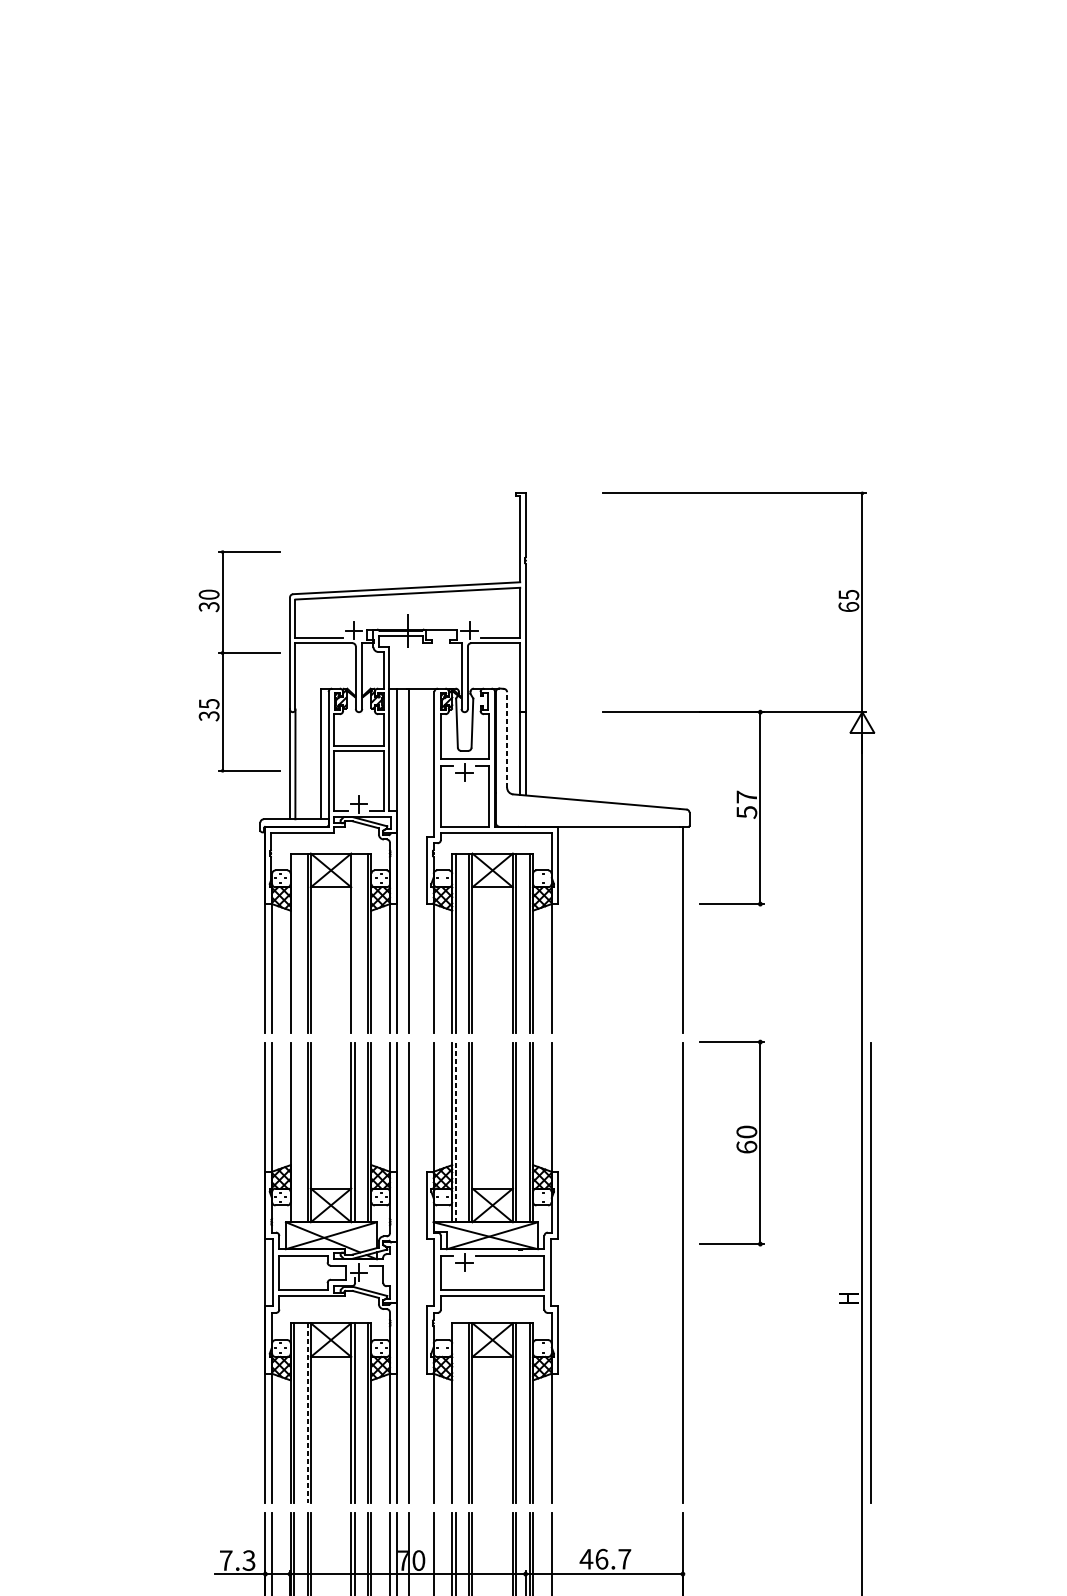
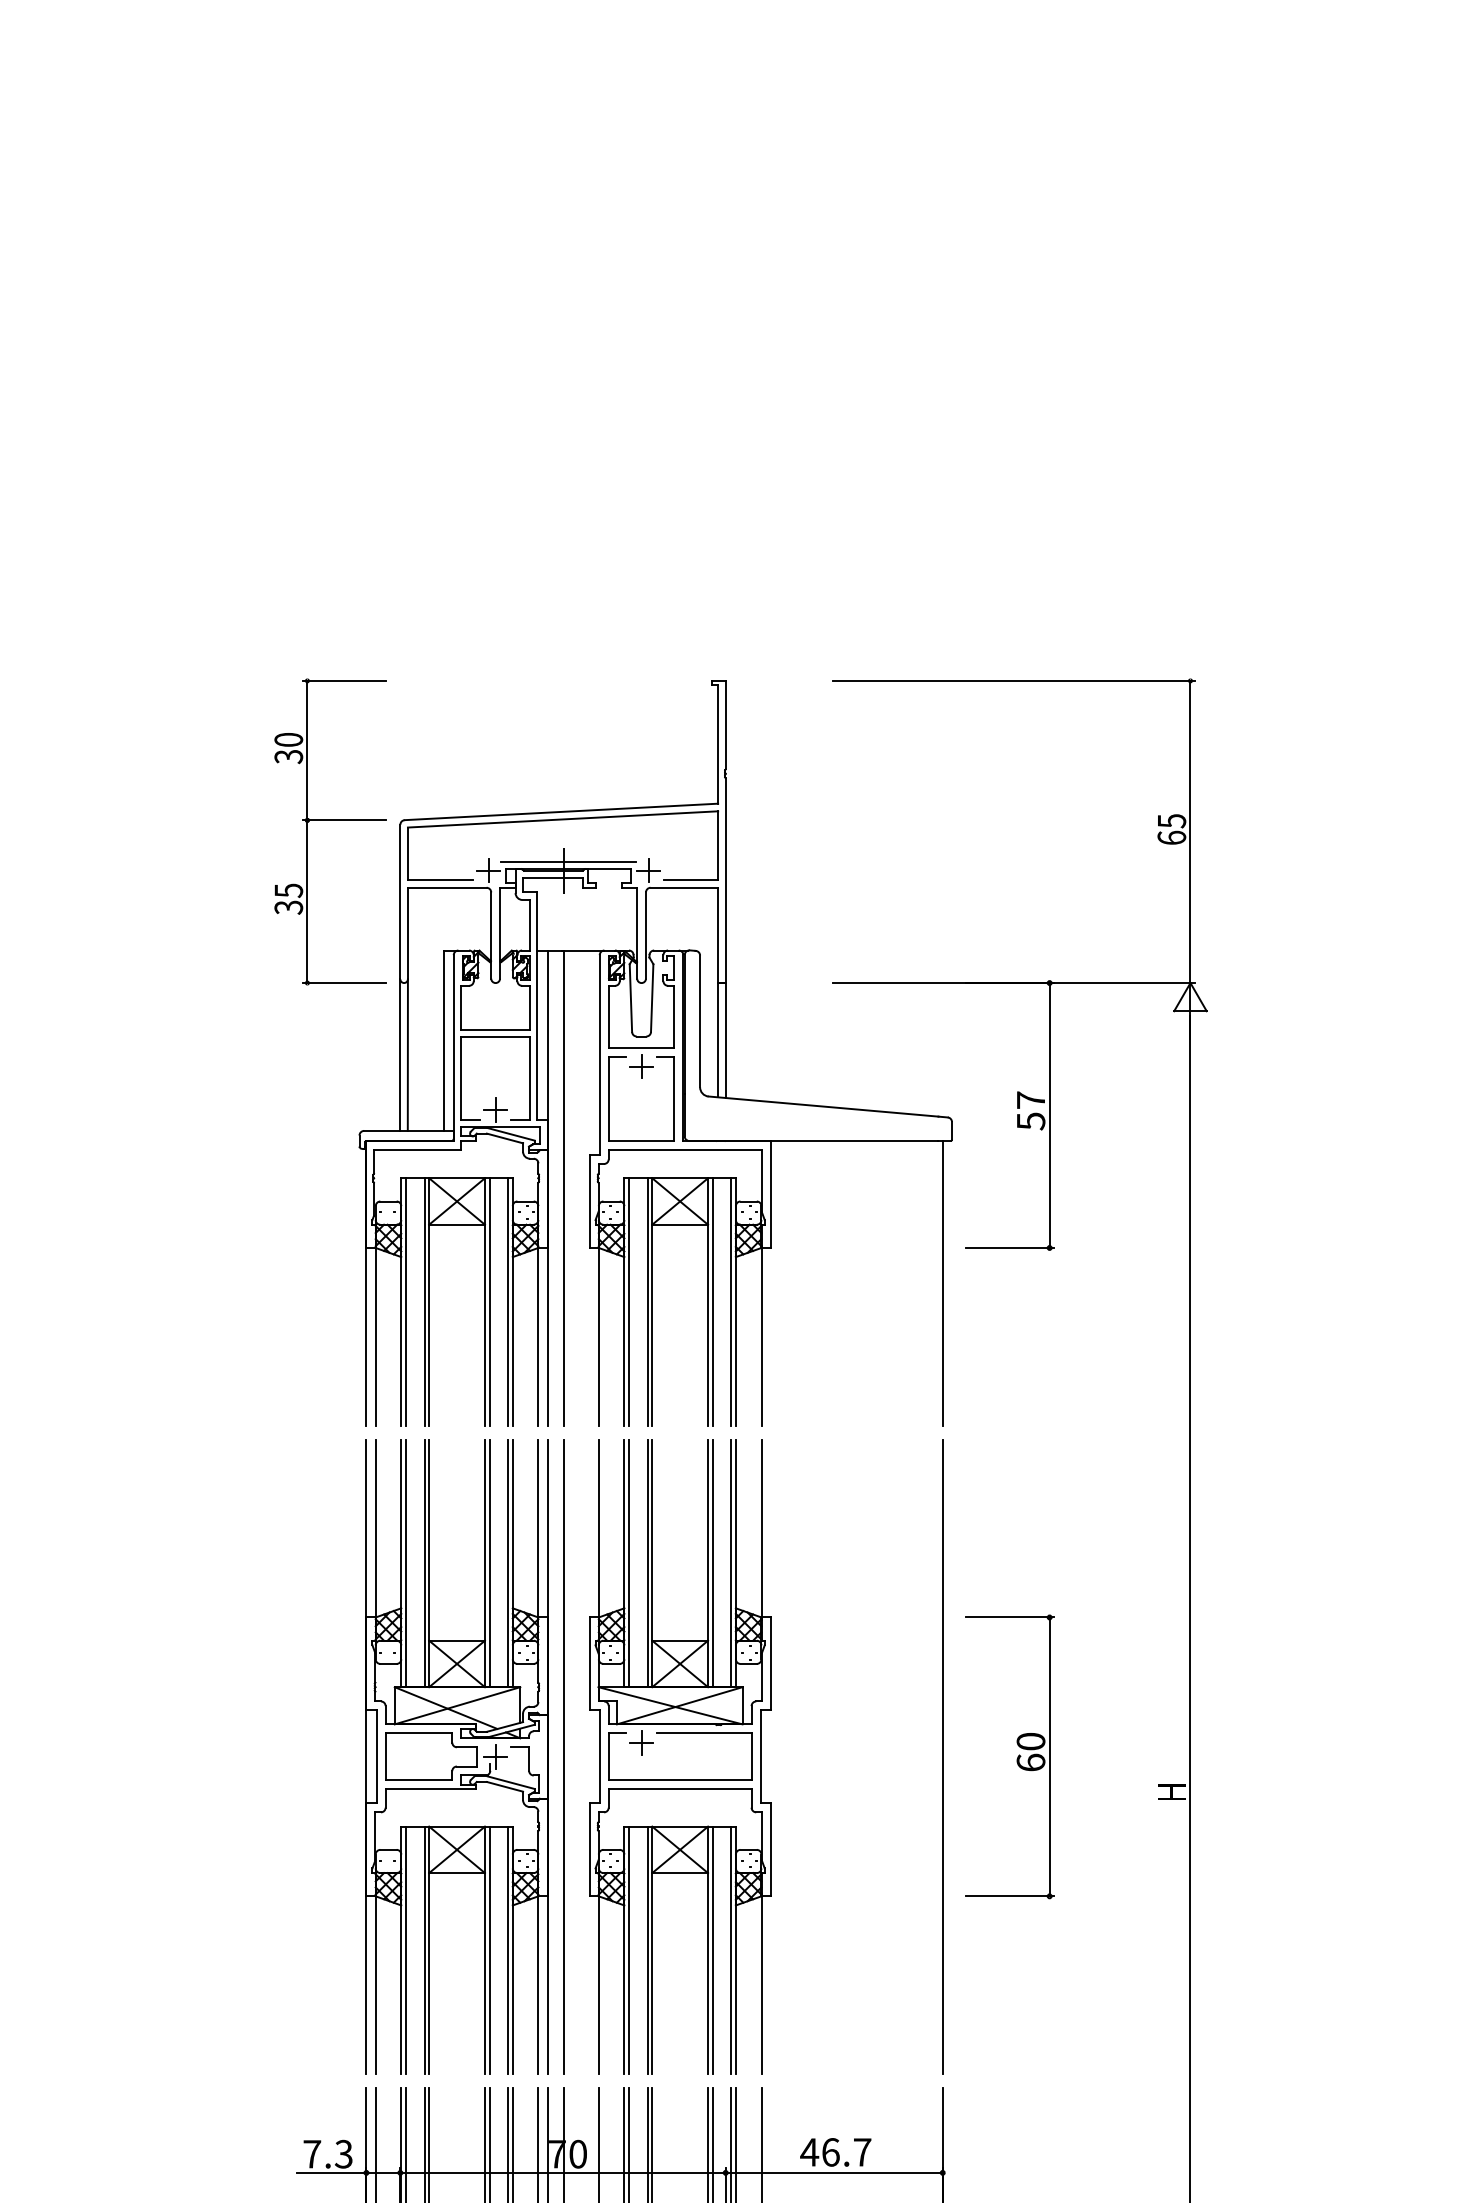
line: (411, 624) -> (568, 861), added
part: (239, 653) -> (330, 820), moved
line: (507, 740) -> (700, 1021), dashed -> solid
line: (293, 942) -> (405, 1301), added
line: (354, 942) -> (489, 1301), added
line: (293, 1132) -> (405, 1563), added
line: (455, 1132) -> (629, 1563), dashed -> solid
part: (736, 1144) -> (1016, 1759), moved
line: (871, 1272) -> (1202, 1756), removed
line: (307, 1413) -> (424, 1950), dashed -> solid
line: (455, 1413) -> (629, 1950), added

